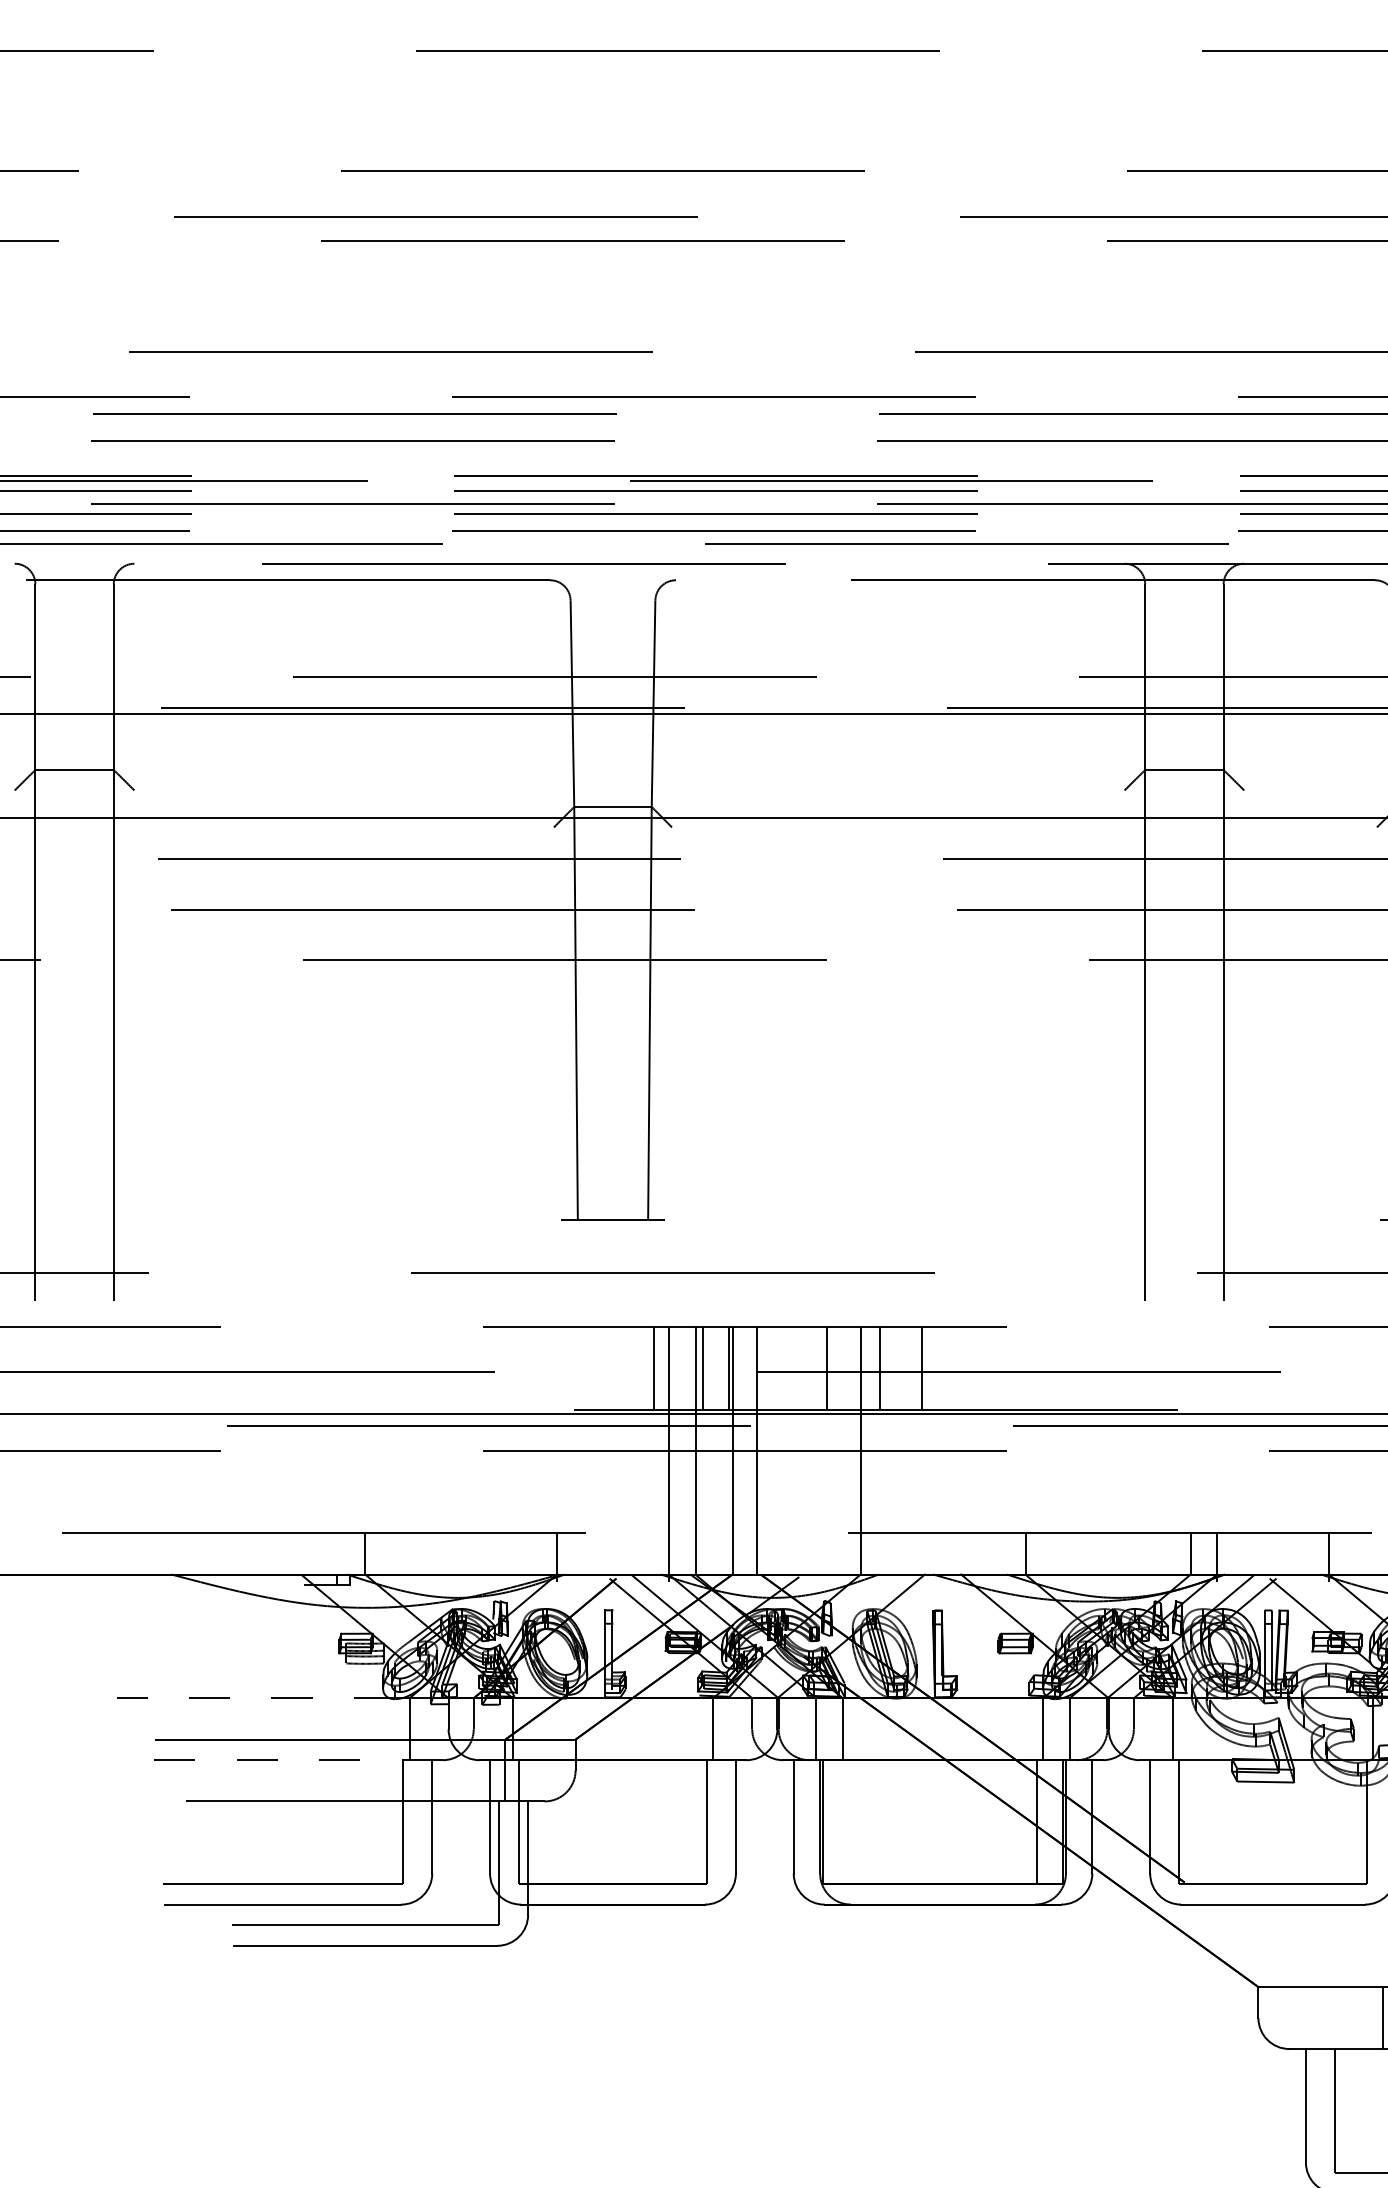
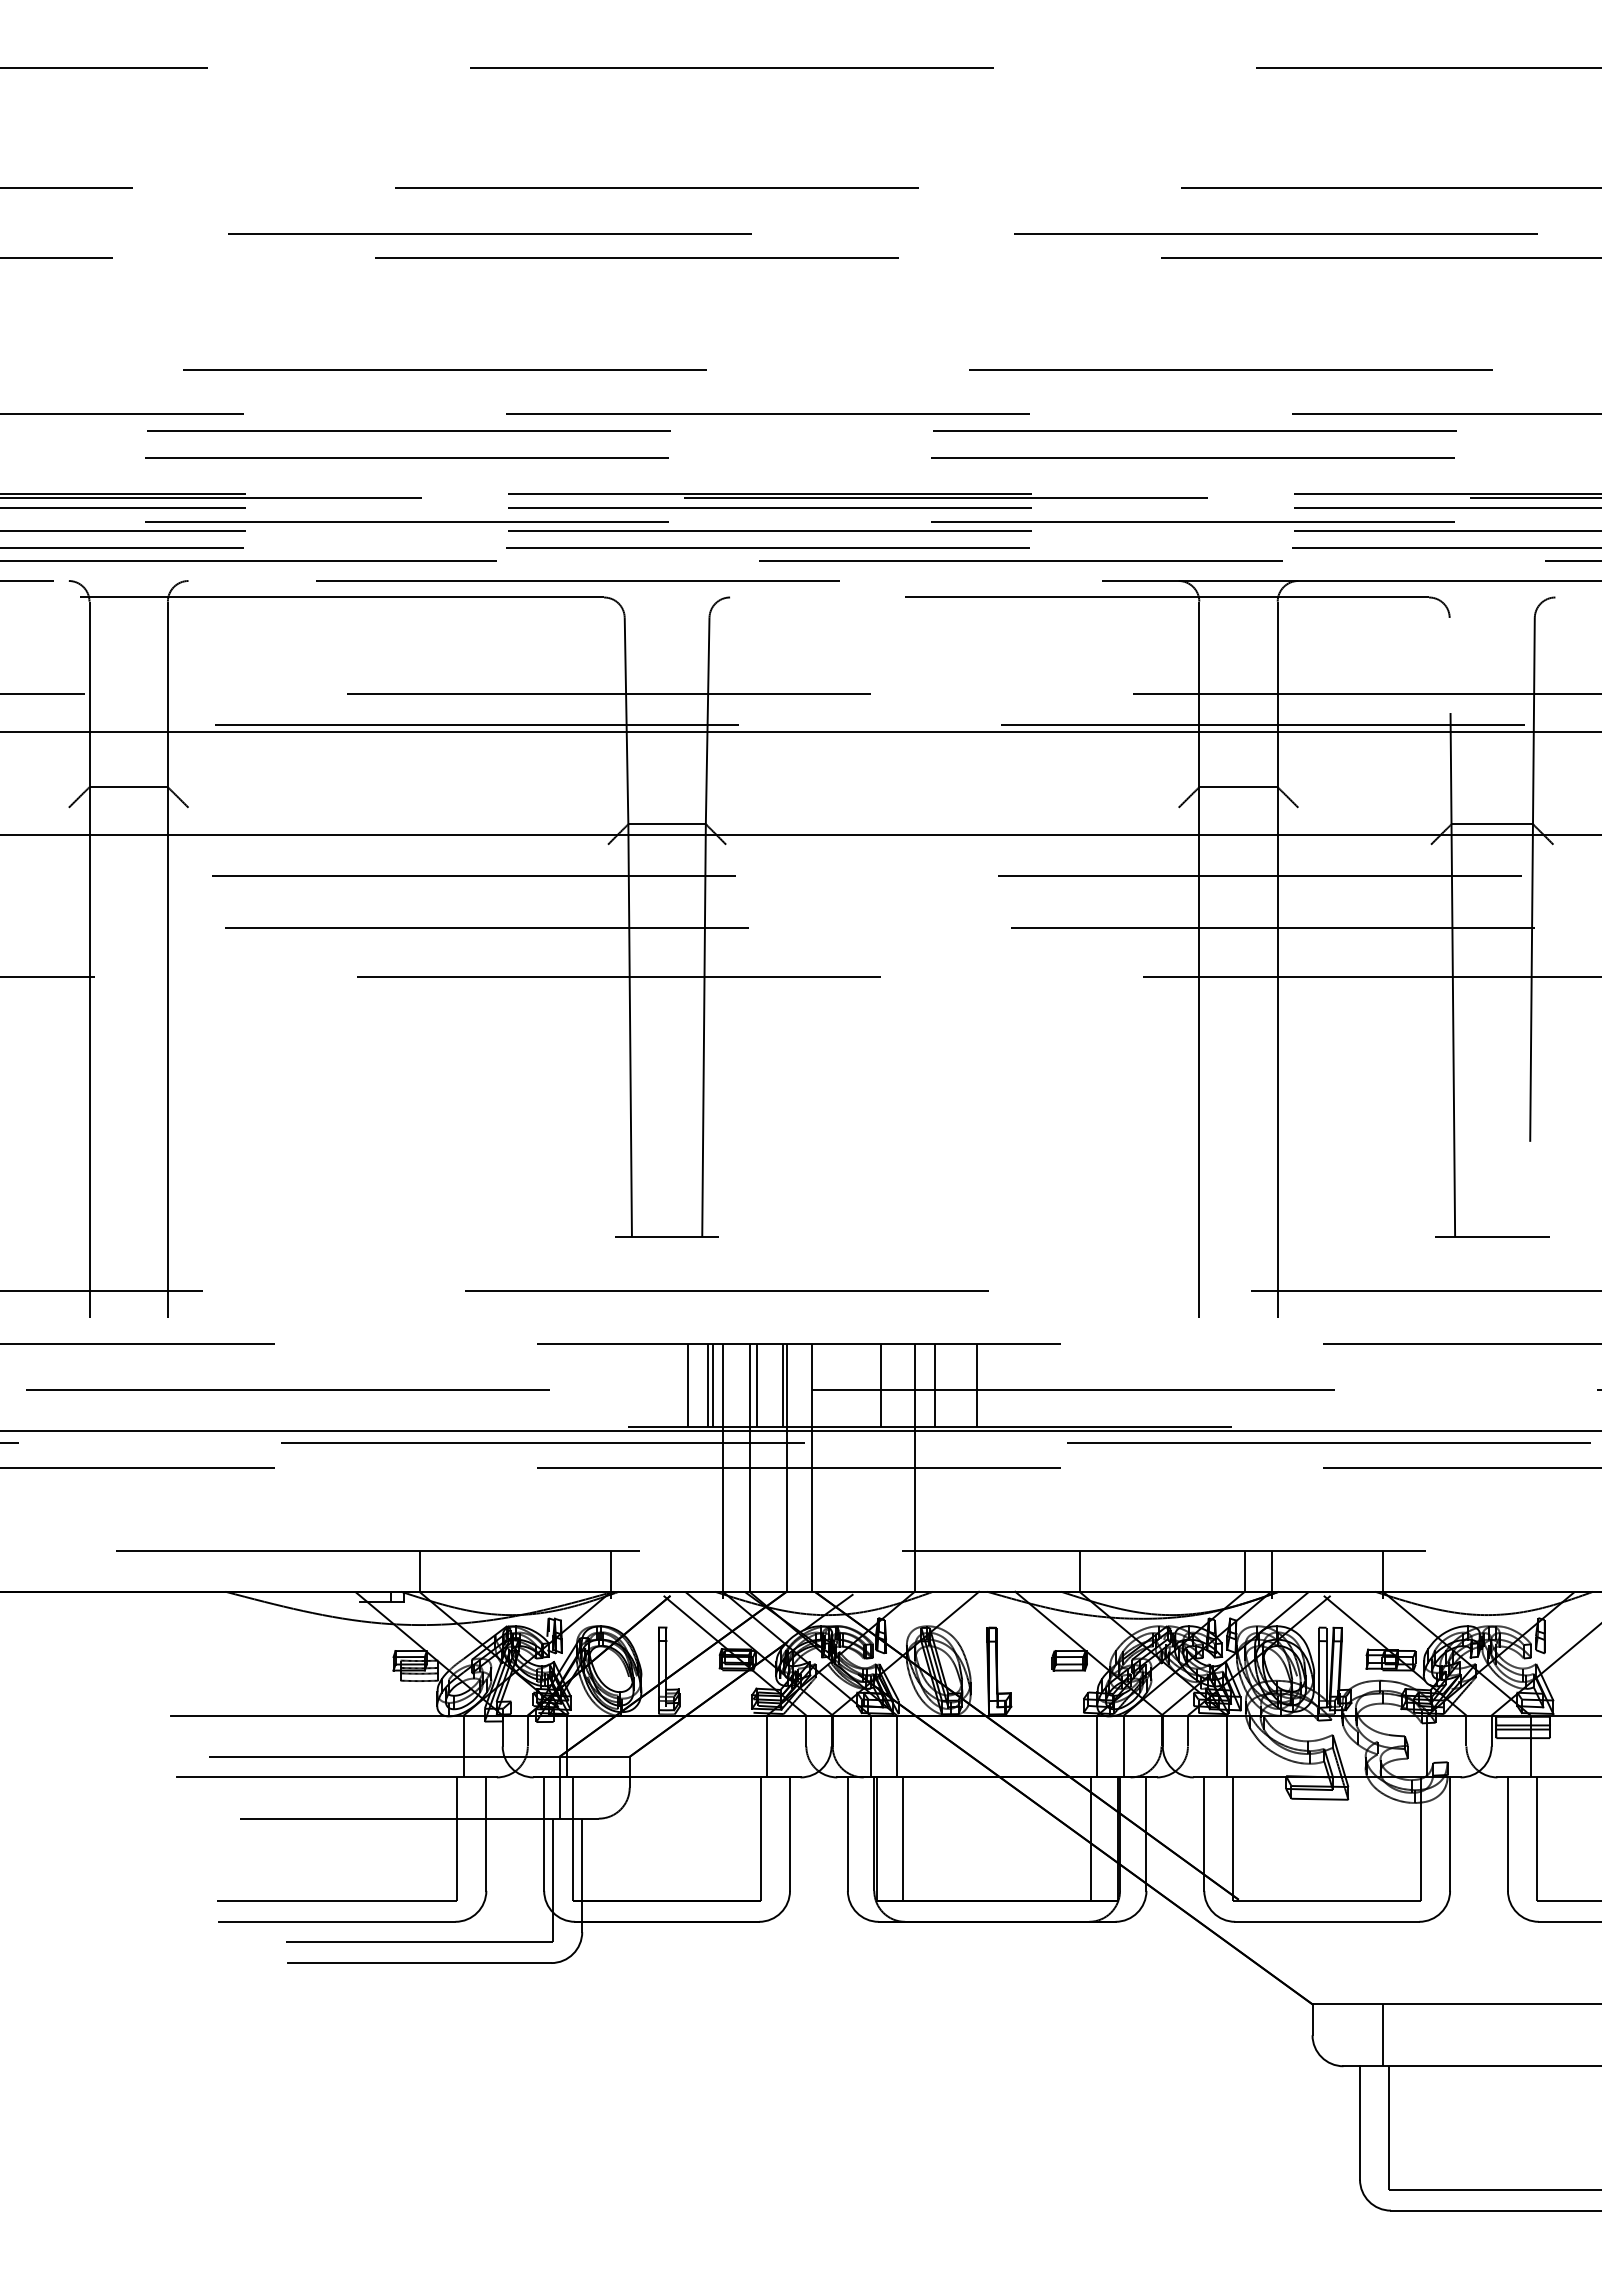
line: (633, 1368) -> (687, 1385), added
line: (659, 1368) -> (713, 1385), added
line: (256, 1698) -> (310, 1715), dashed -> solid
line: (283, 1760) -> (337, 1777), dashed -> solid
line: (849, 1822) -> (903, 1839), added
line: (1382, 2018) -> (1382, 2035), moved

